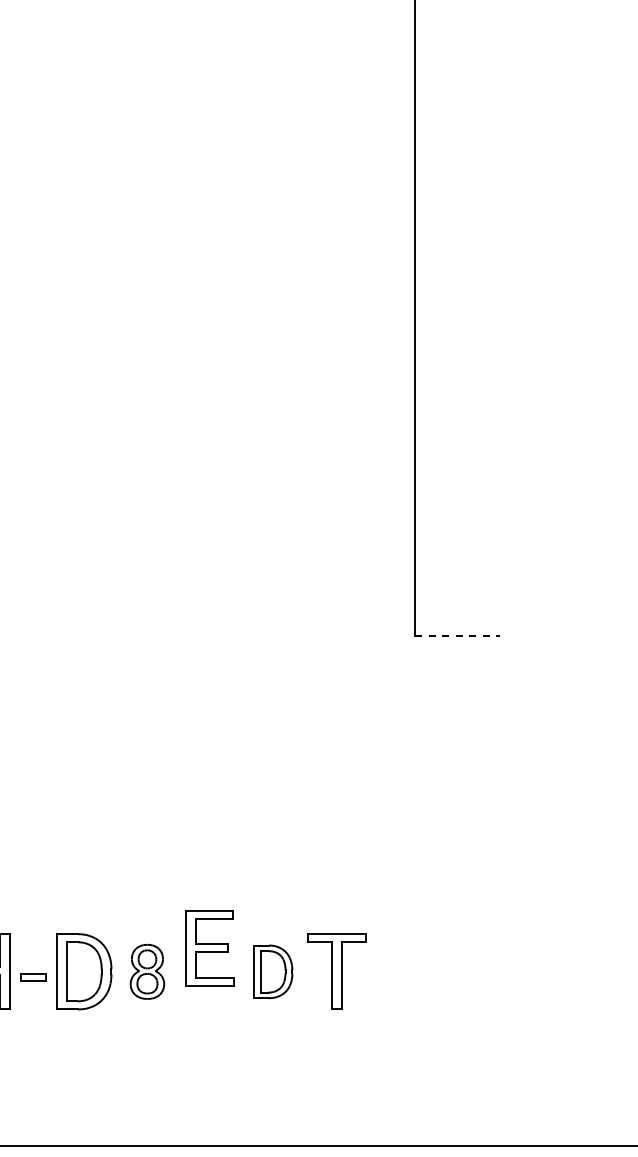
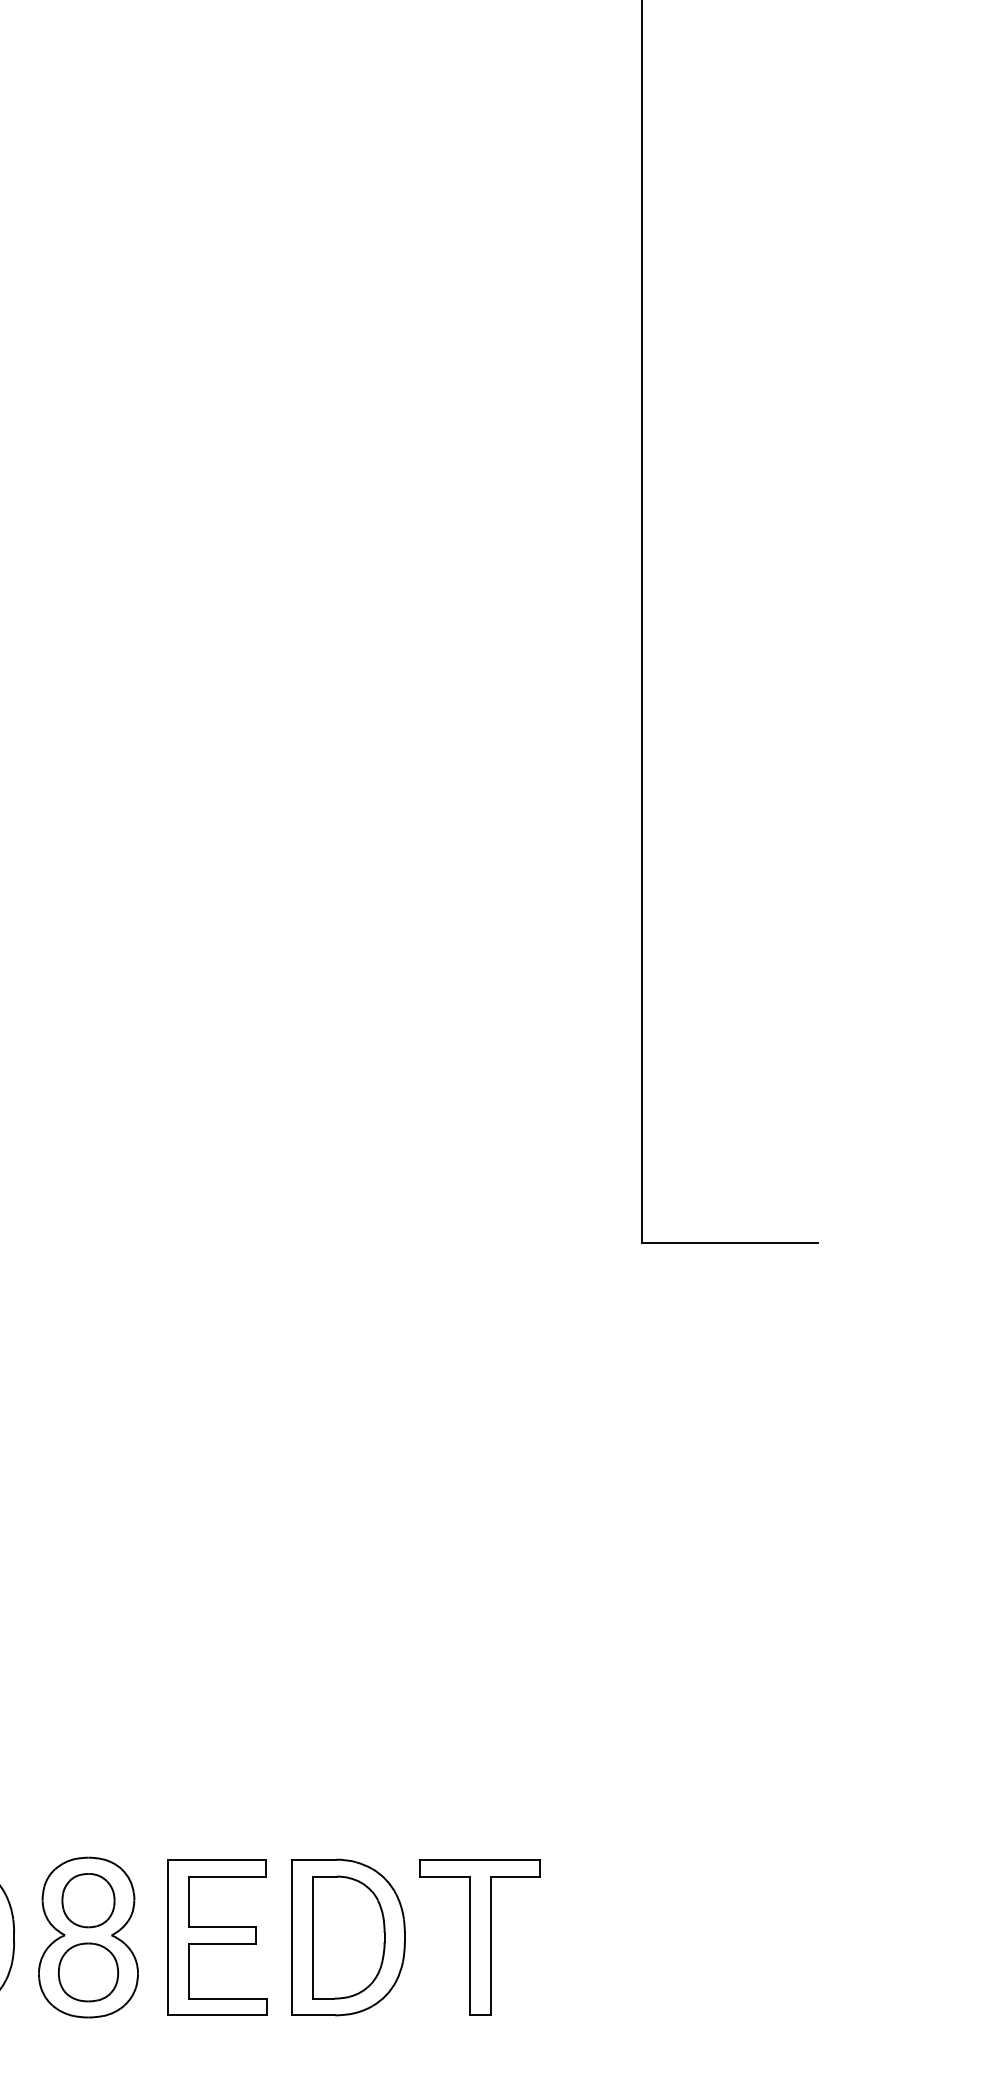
line: (457, 635) -> (729, 1242), dashed -> solid
part: (209, 948) -> (216, 1936), moved
part: (147, 971) -> (88, 1936), size x1.43
part: (273, 971) -> (349, 1936), size x1.43

